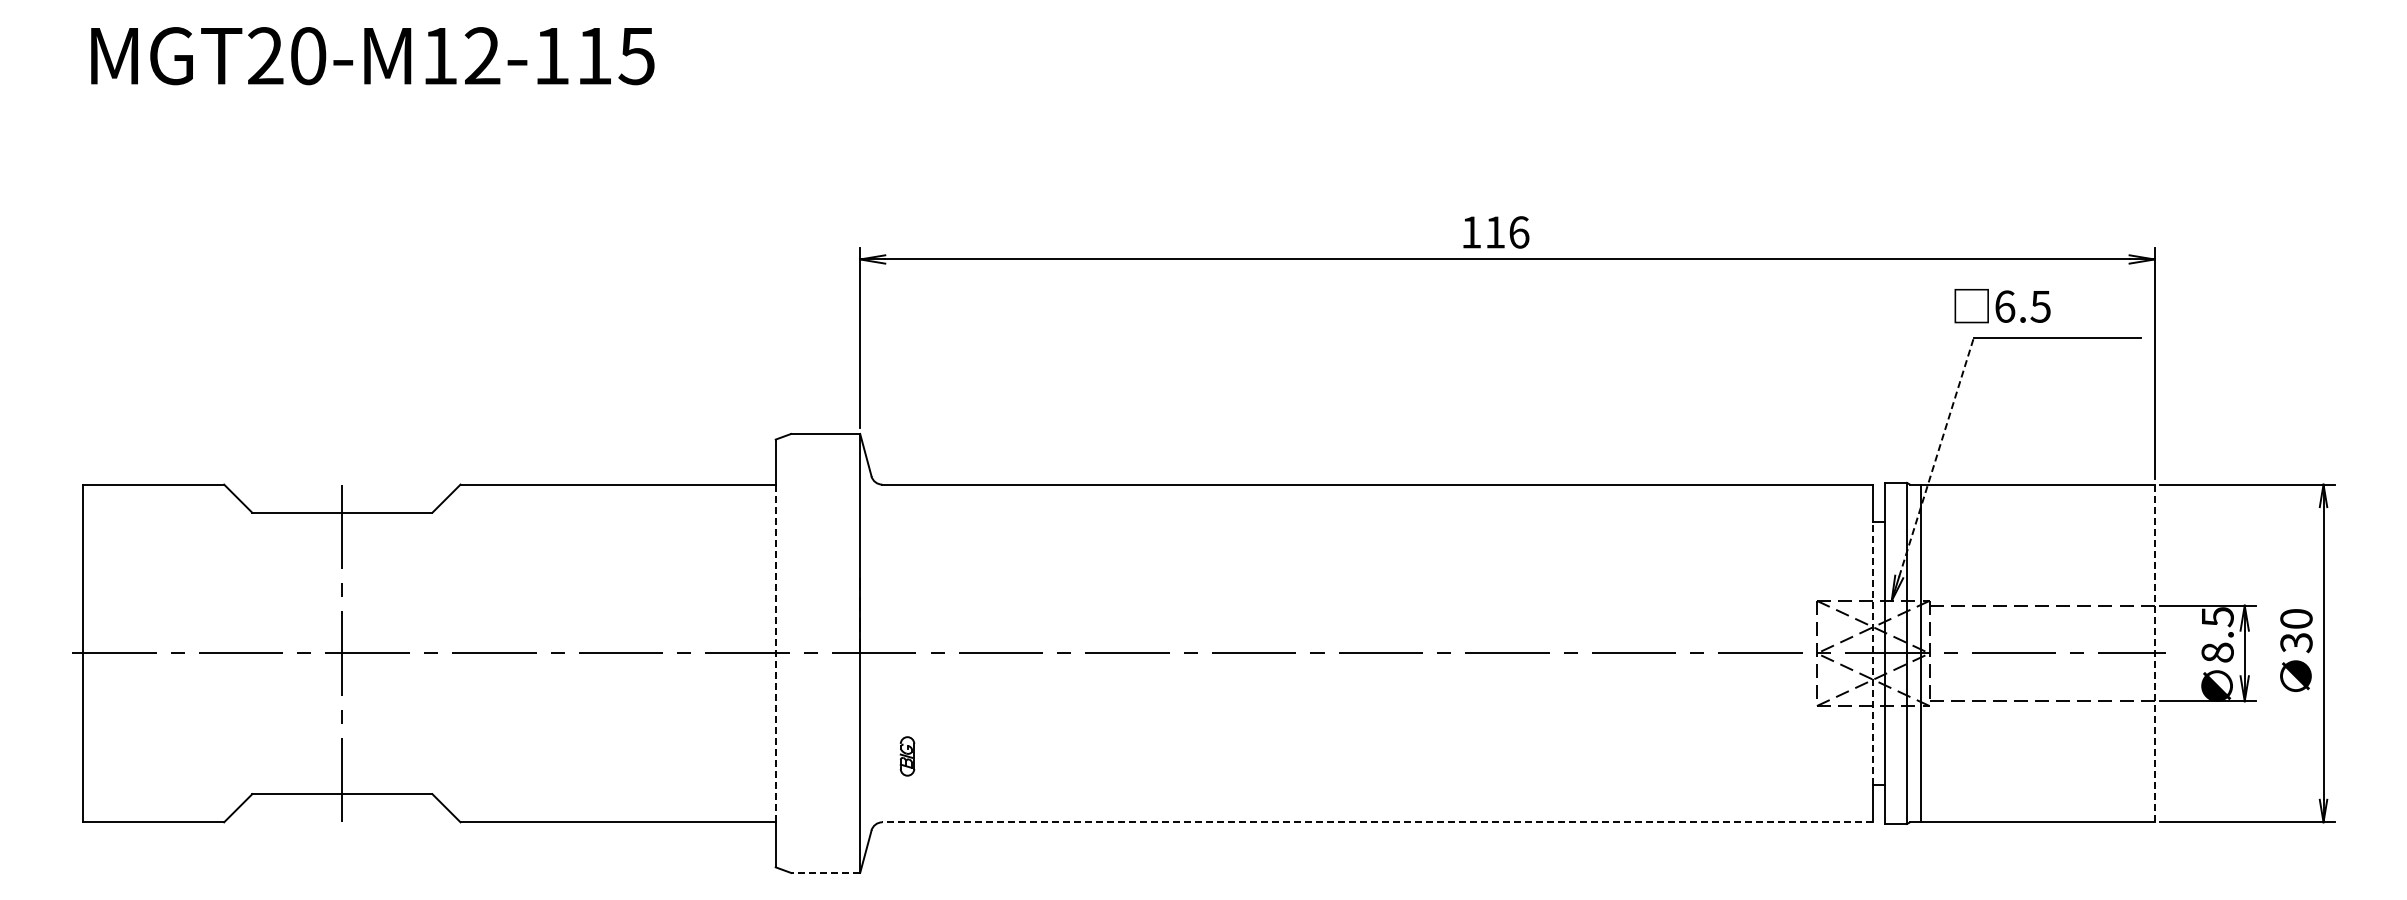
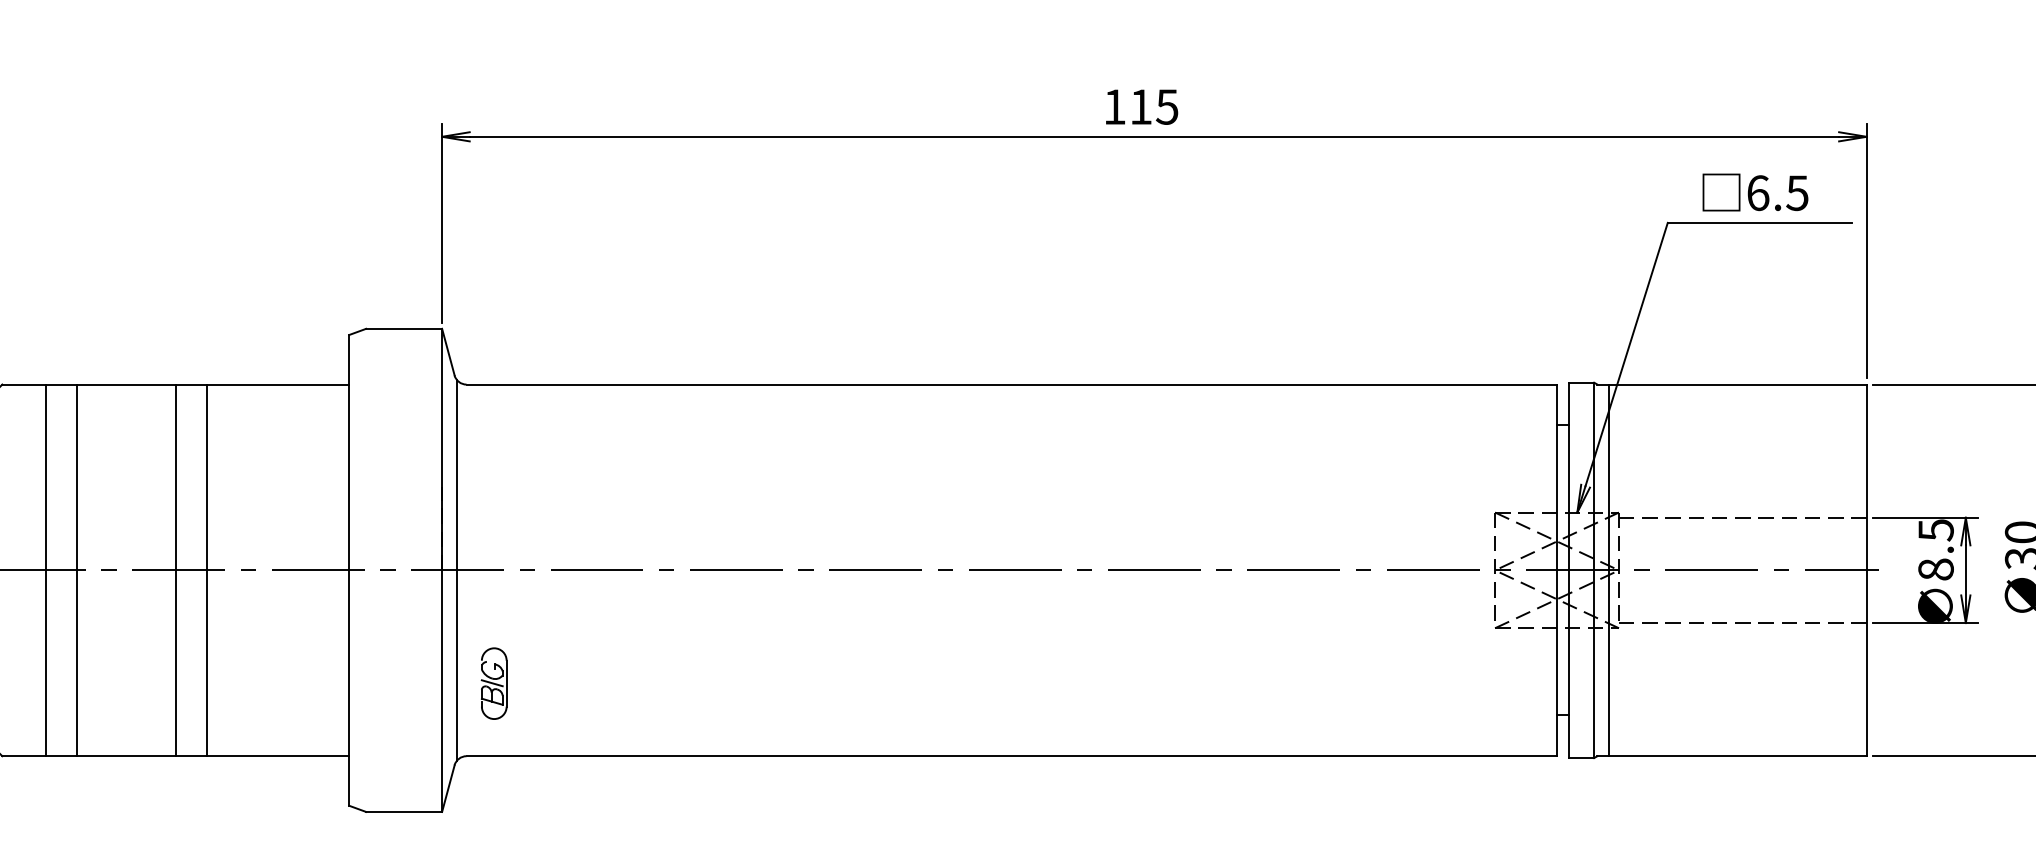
text: (1518, 232) -> (1166, 107), 116 -> 115
text: (2002, 306) -> (1755, 192), moved
line: (1936, 456) -> (1626, 353), dashed -> solid
line: (499, 653) -> (45, 570), added
line: (528, 653) -> (77, 570), added
line: (618, 653) -> (176, 570), added
line: (646, 653) -> (206, 570), added
line: (775, 653) -> (348, 570), dashed -> solid
line: (873, 653) -> (456, 570), added
line: (1873, 653) -> (1557, 570), dashed -> solid
line: (2154, 653) -> (1866, 570), dashed -> solid
part: (907, 756) -> (494, 683), size x1.67
line: (1377, 822) -> (1011, 756), dashed -> solid
line: (825, 872) -> (403, 811), dashed -> solid

